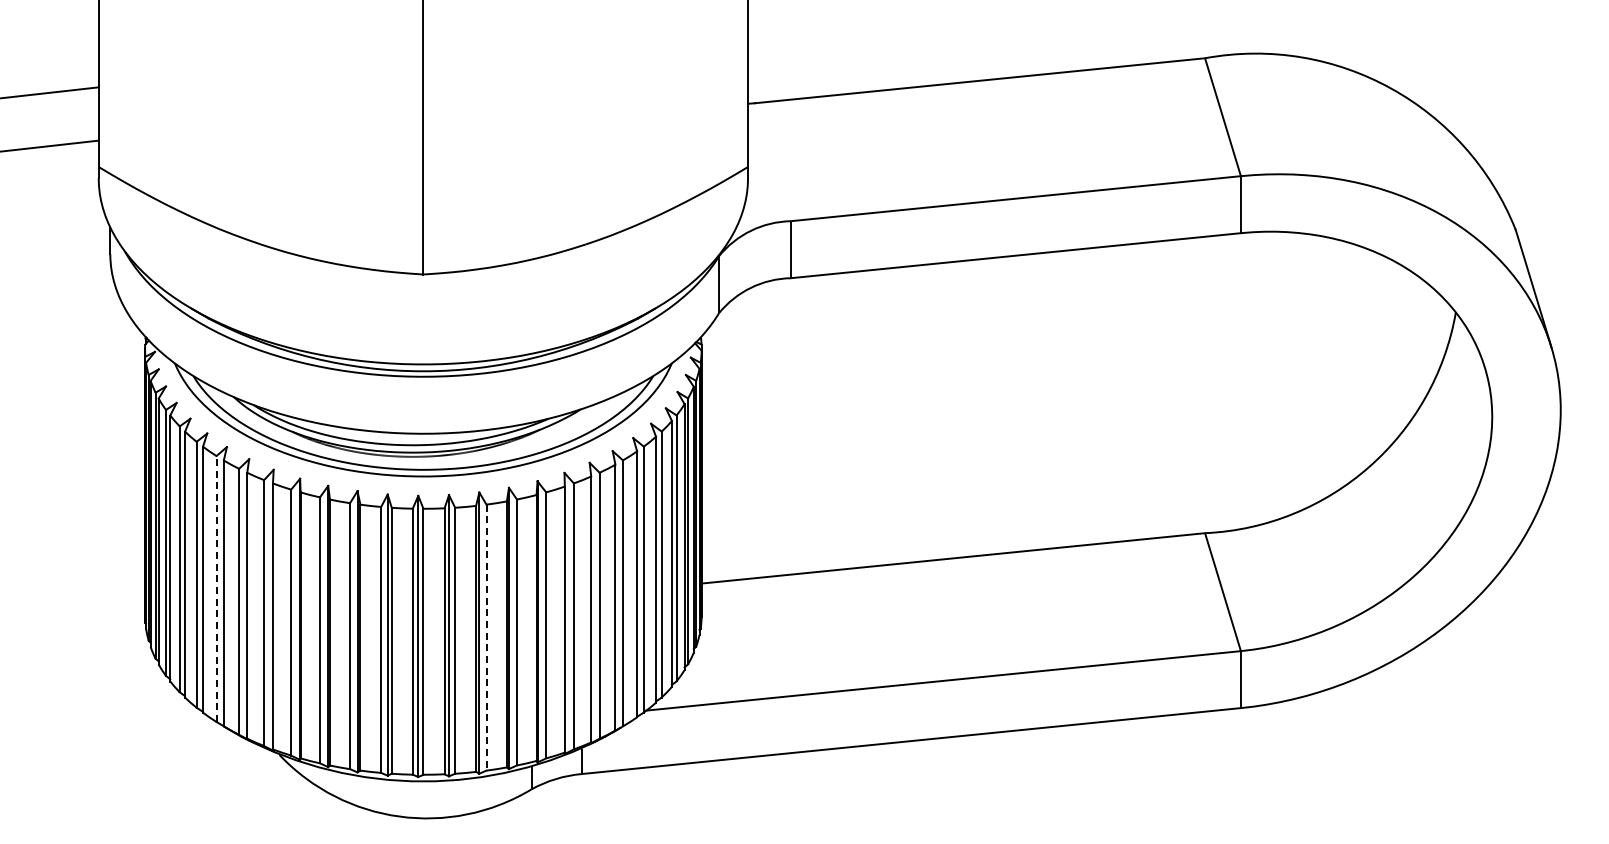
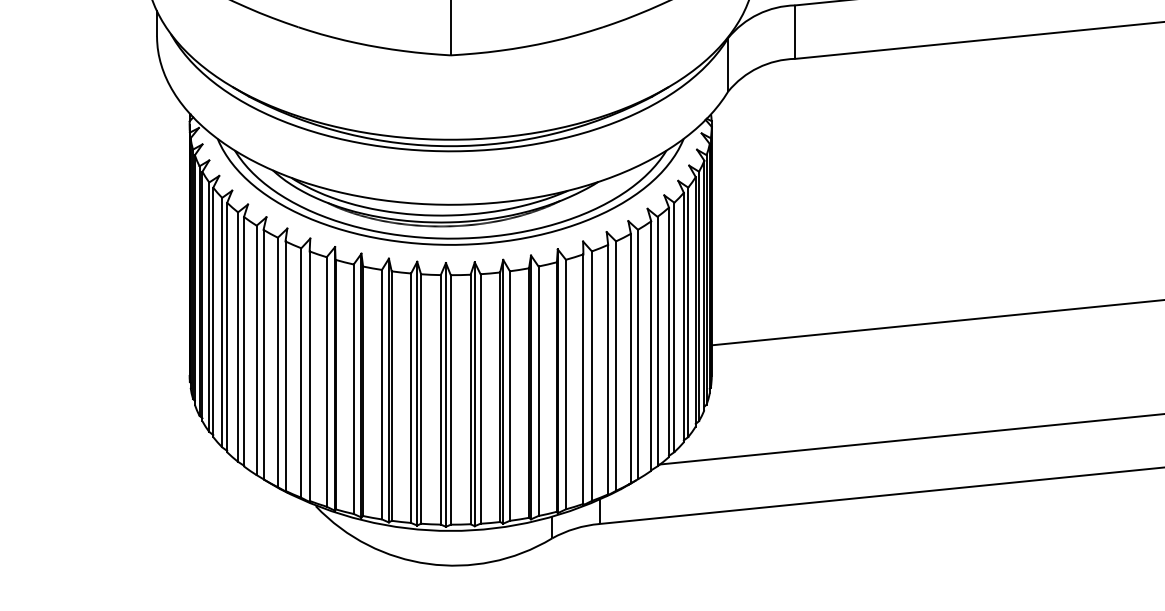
line: (216, 588) -> (256, 349), dashed -> solid
line: (486, 637) -> (509, 395), dashed -> solid

